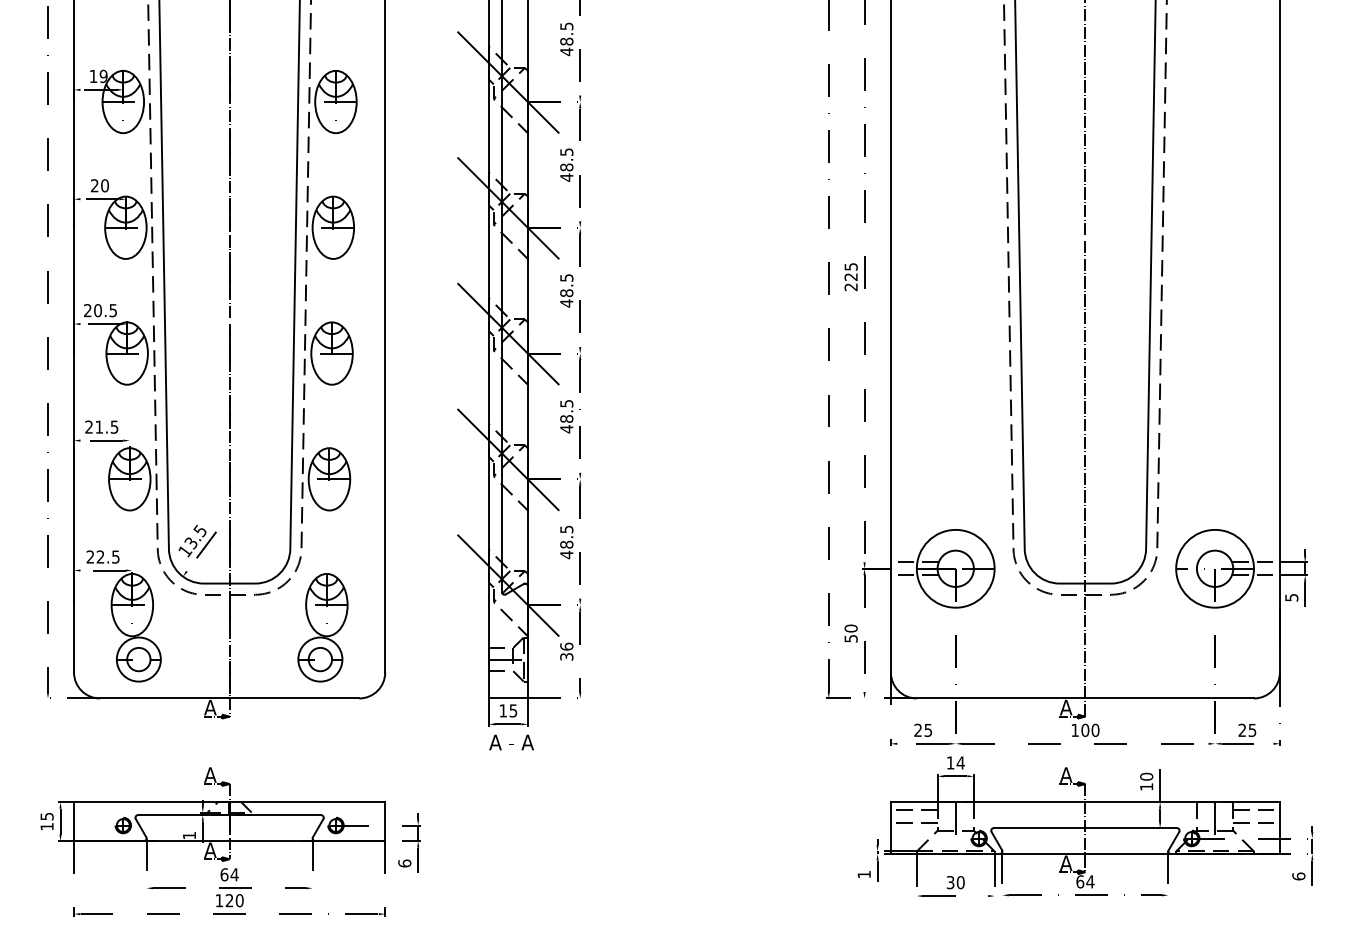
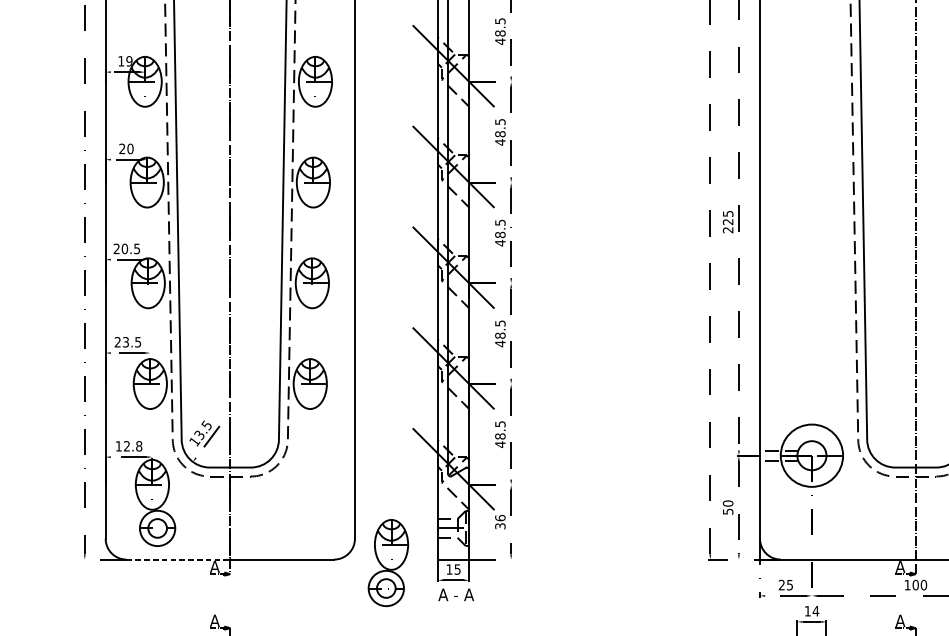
text: (99, 426) -> (126, 341), 21.5 -> 23.5
text: (102, 556) -> (128, 445), 22.5 -> 12.8
part: (322, 627) -> (388, 562), moved
line: (164, 698) -> (178, 559), solid -> dashed

